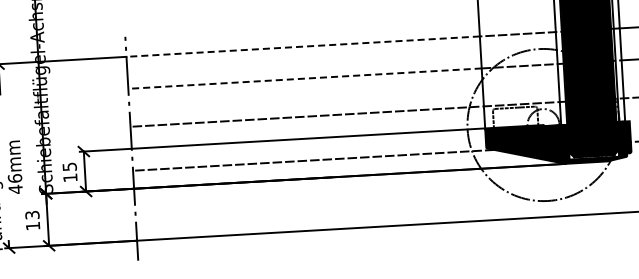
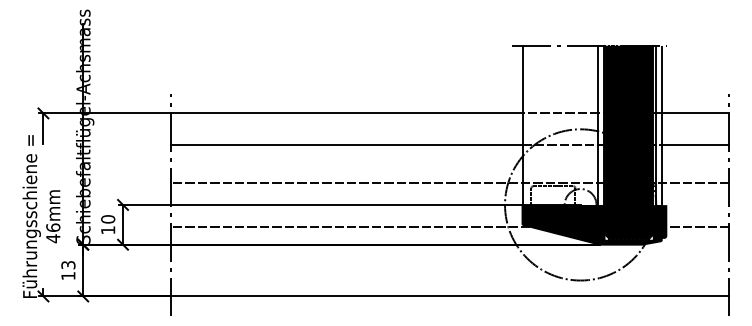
line: (303, 46) -> (346, 113), dashed -> solid
line: (304, 78) -> (346, 145), dashed -> solid
text: (70, 167) -> (108, 219), 15 -> 10

